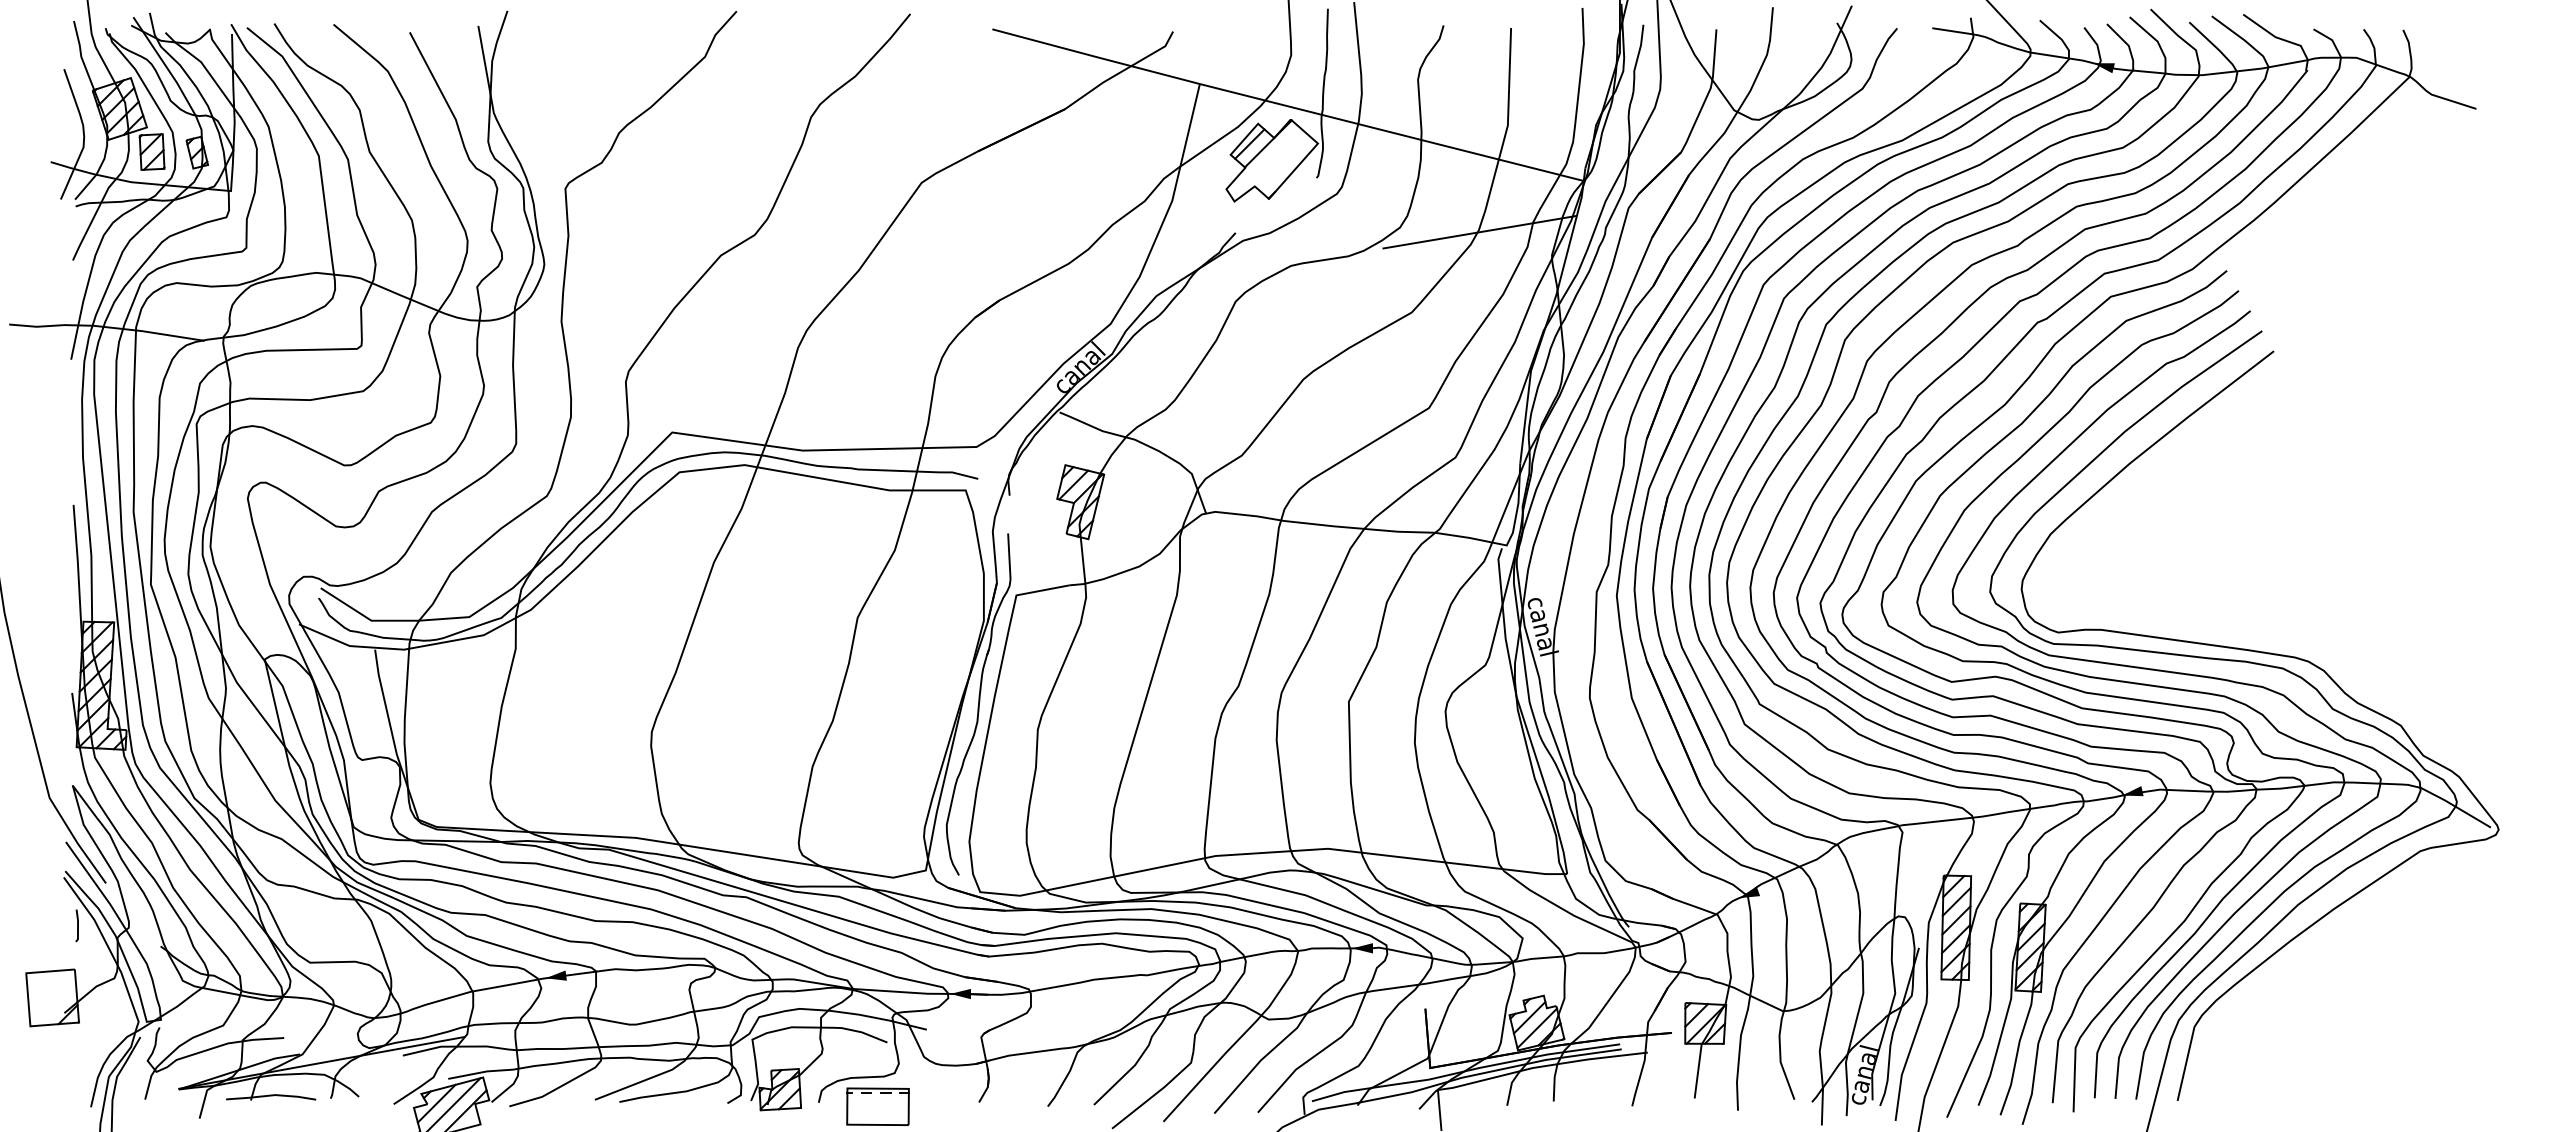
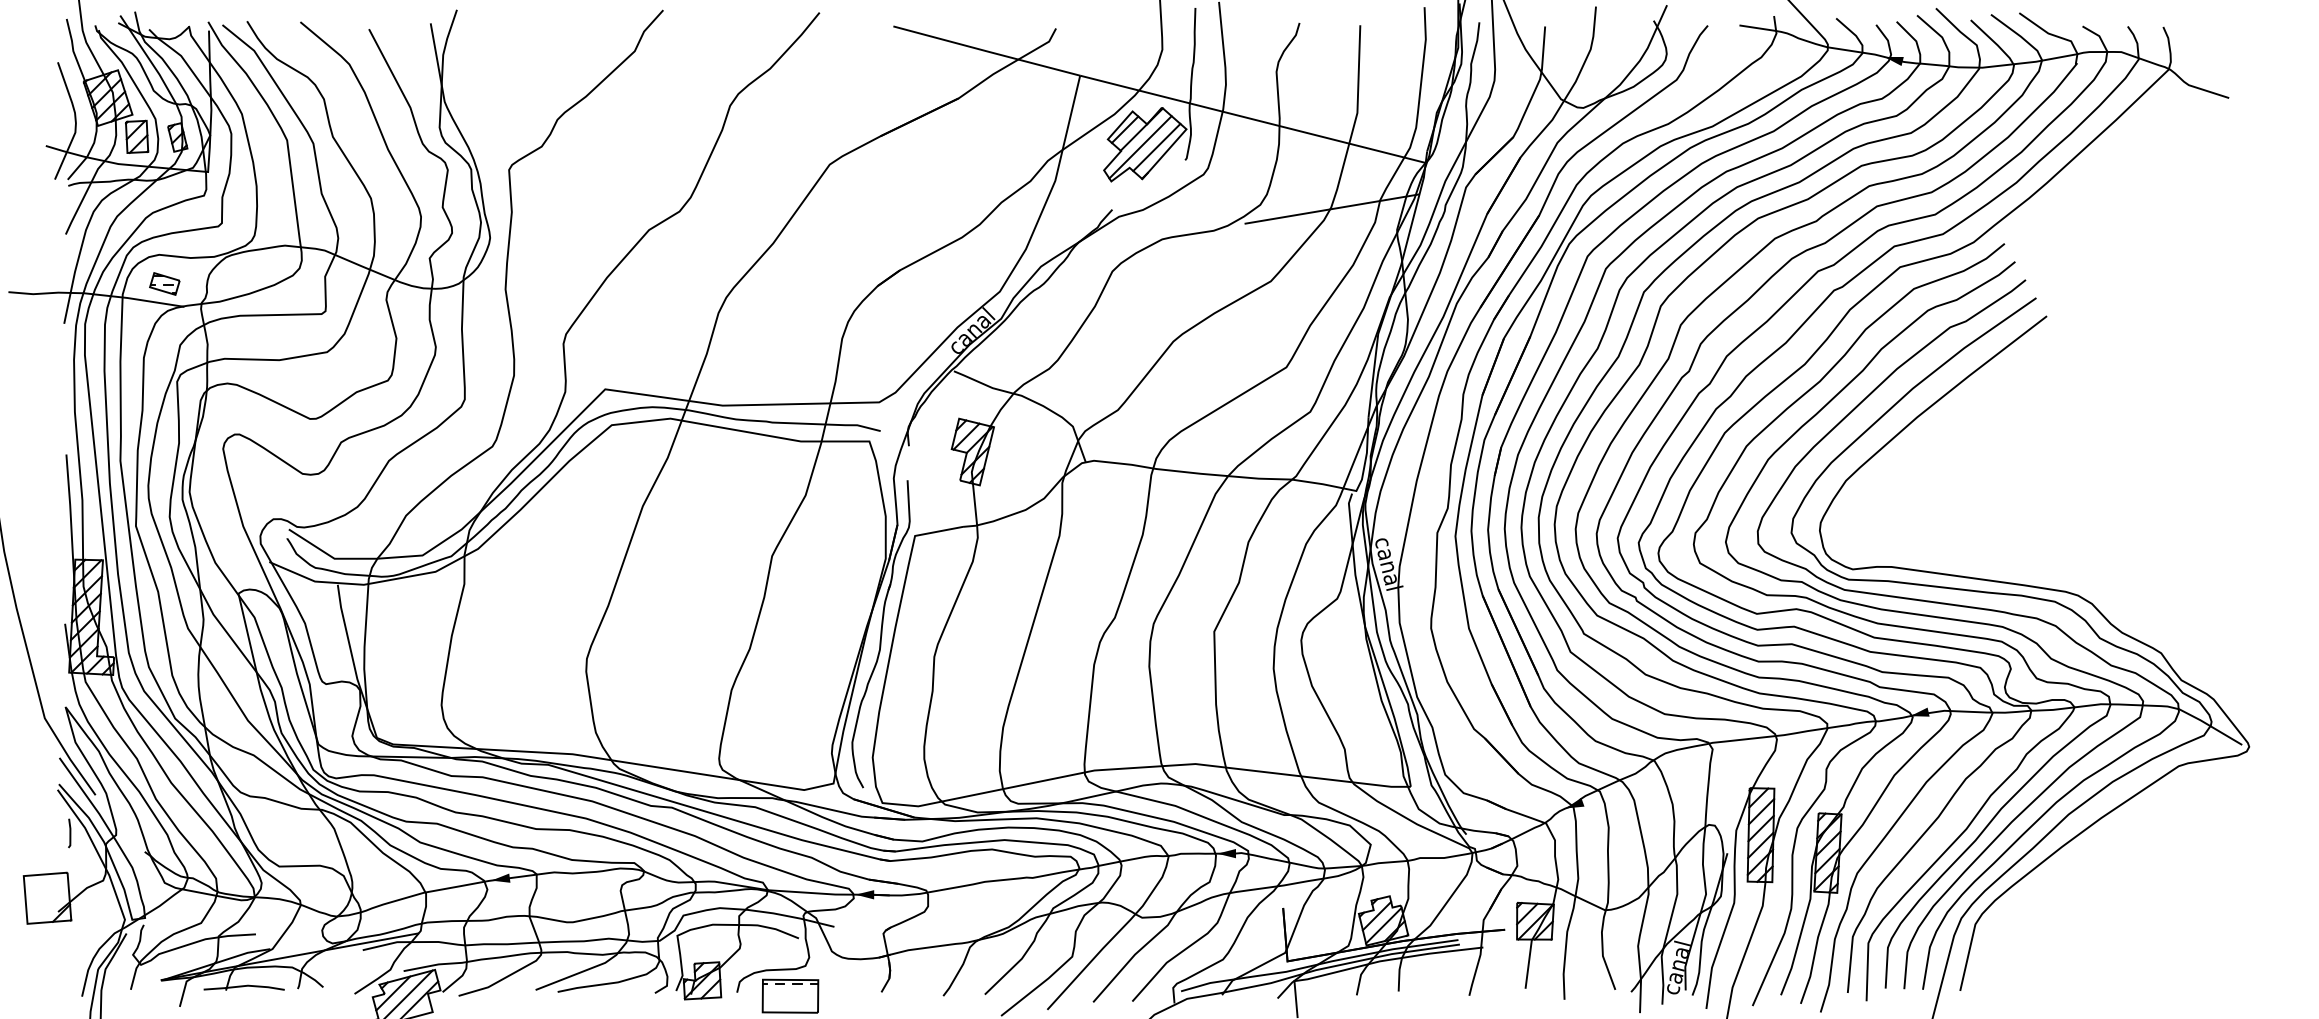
line: (1266, 163) -> (1140, 147), added
line: (1284, 163) -> (1156, 147), added
part: (182, 315) -> (164, 284), added

